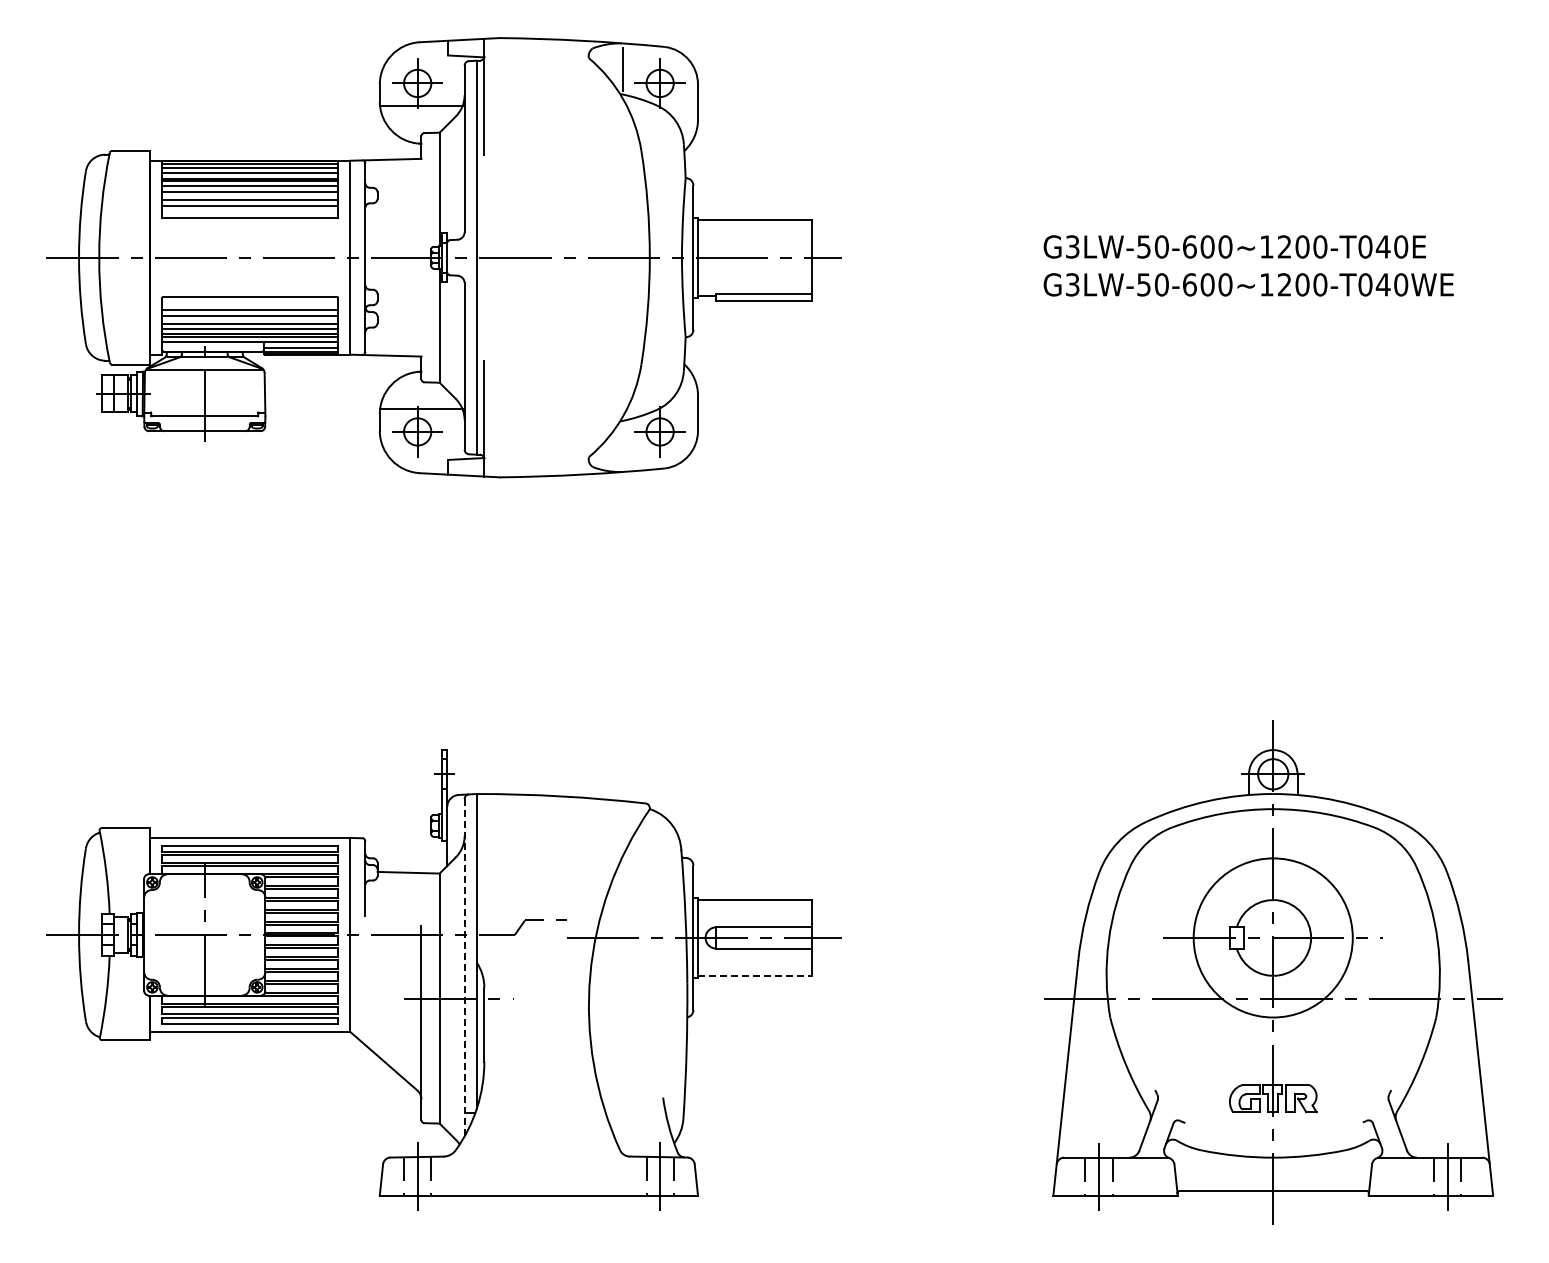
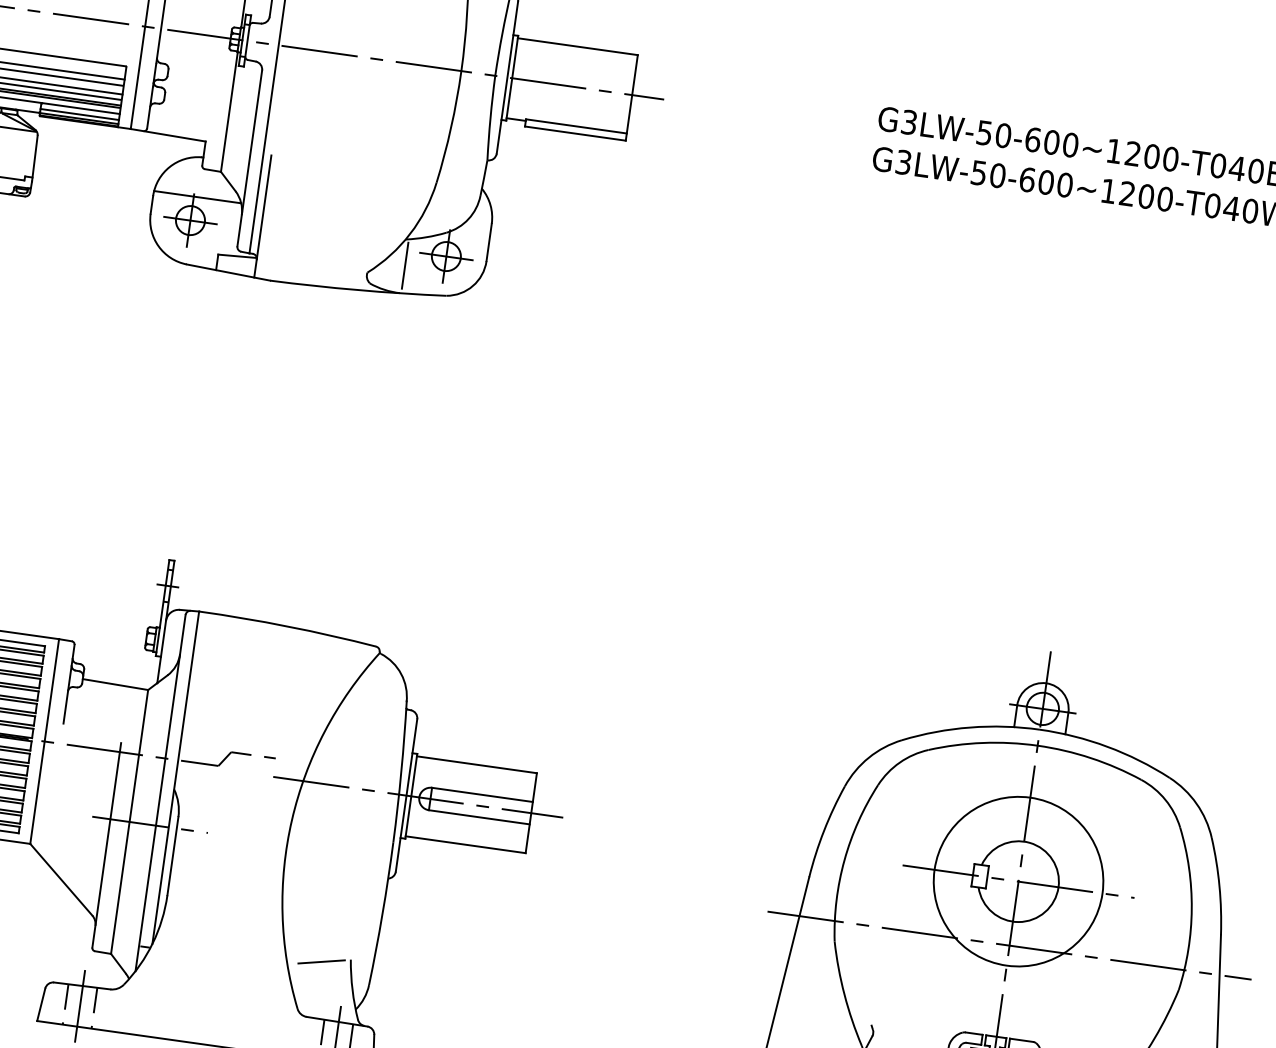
line: (623, 445) -> (405, 265), added
line: (464, 967) -> (160, 792), dashed -> solid
line: (754, 975) -> (465, 844), dashed -> solid
line: (635, 1103) -> (320, 961), added

